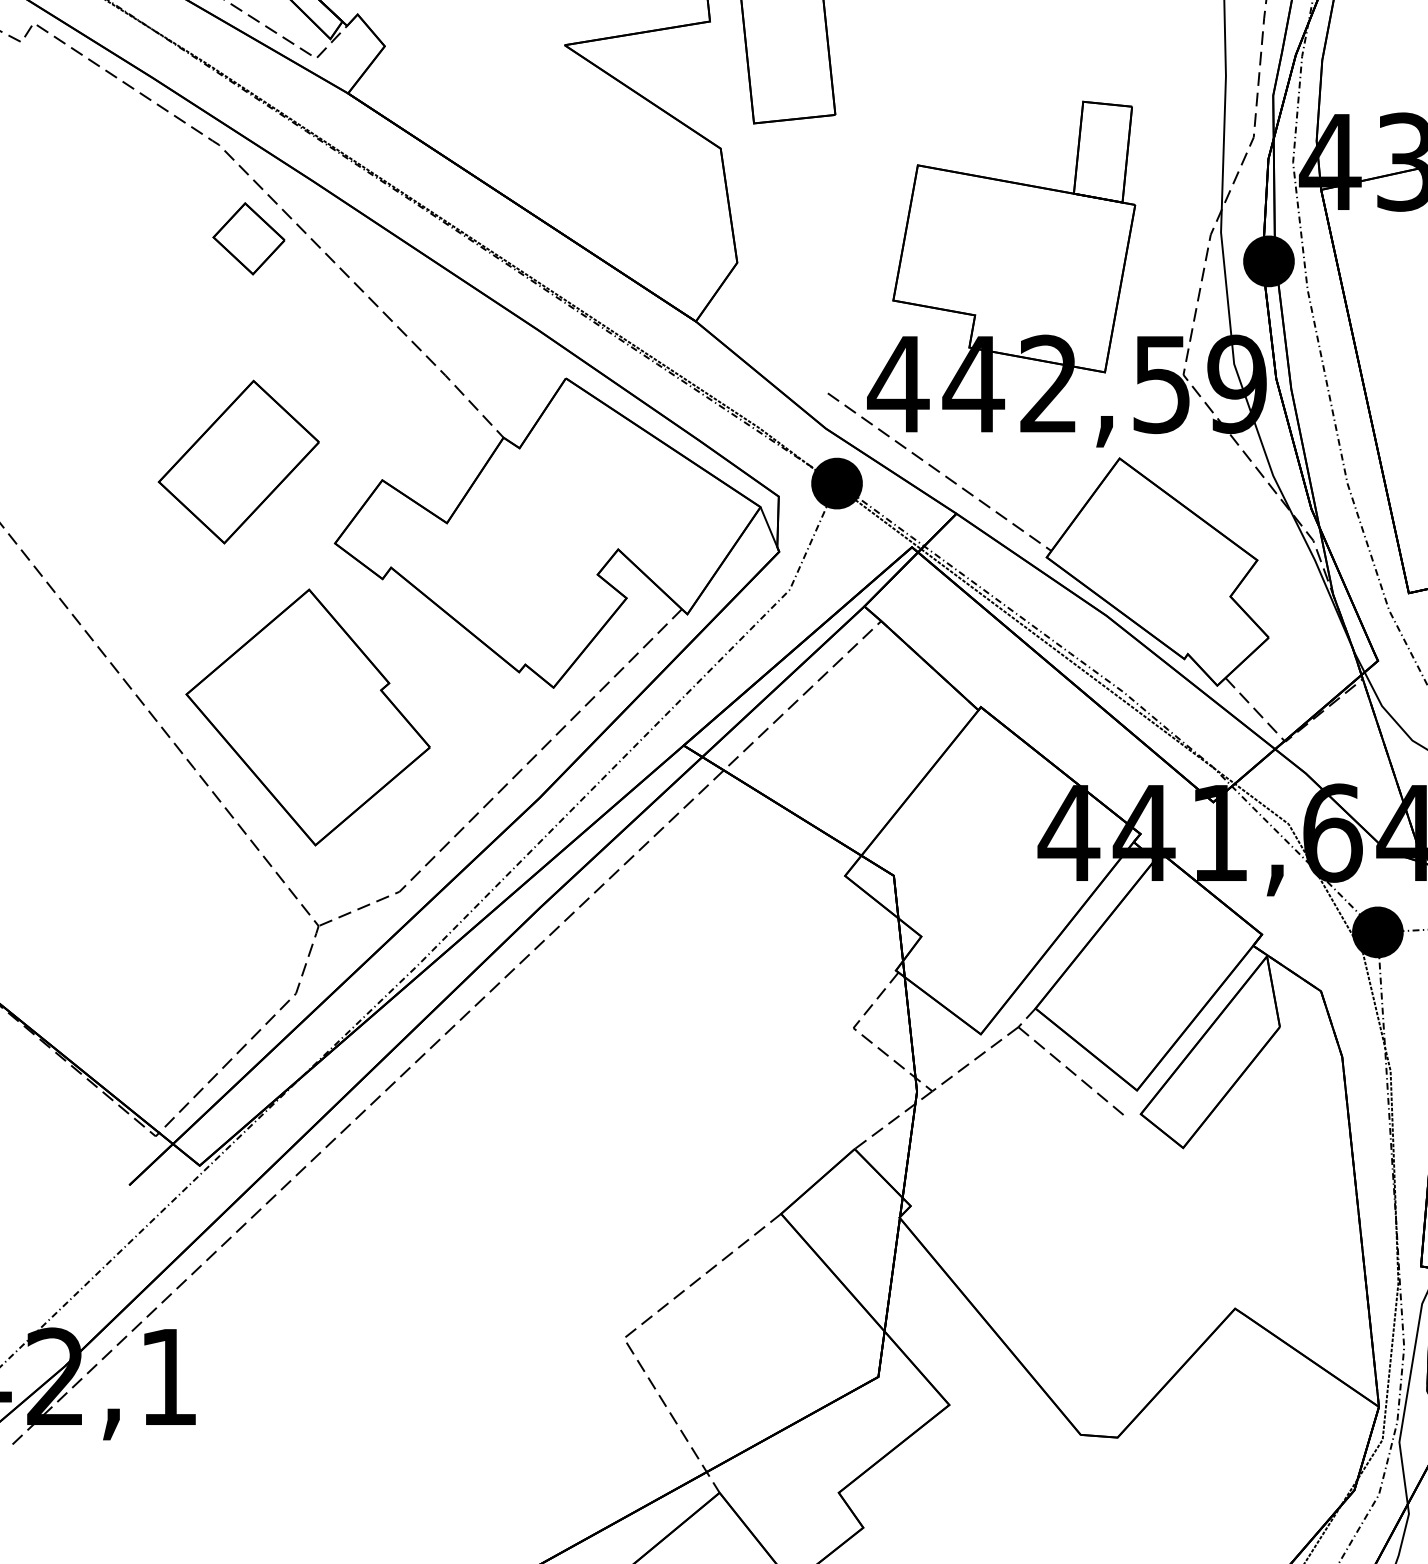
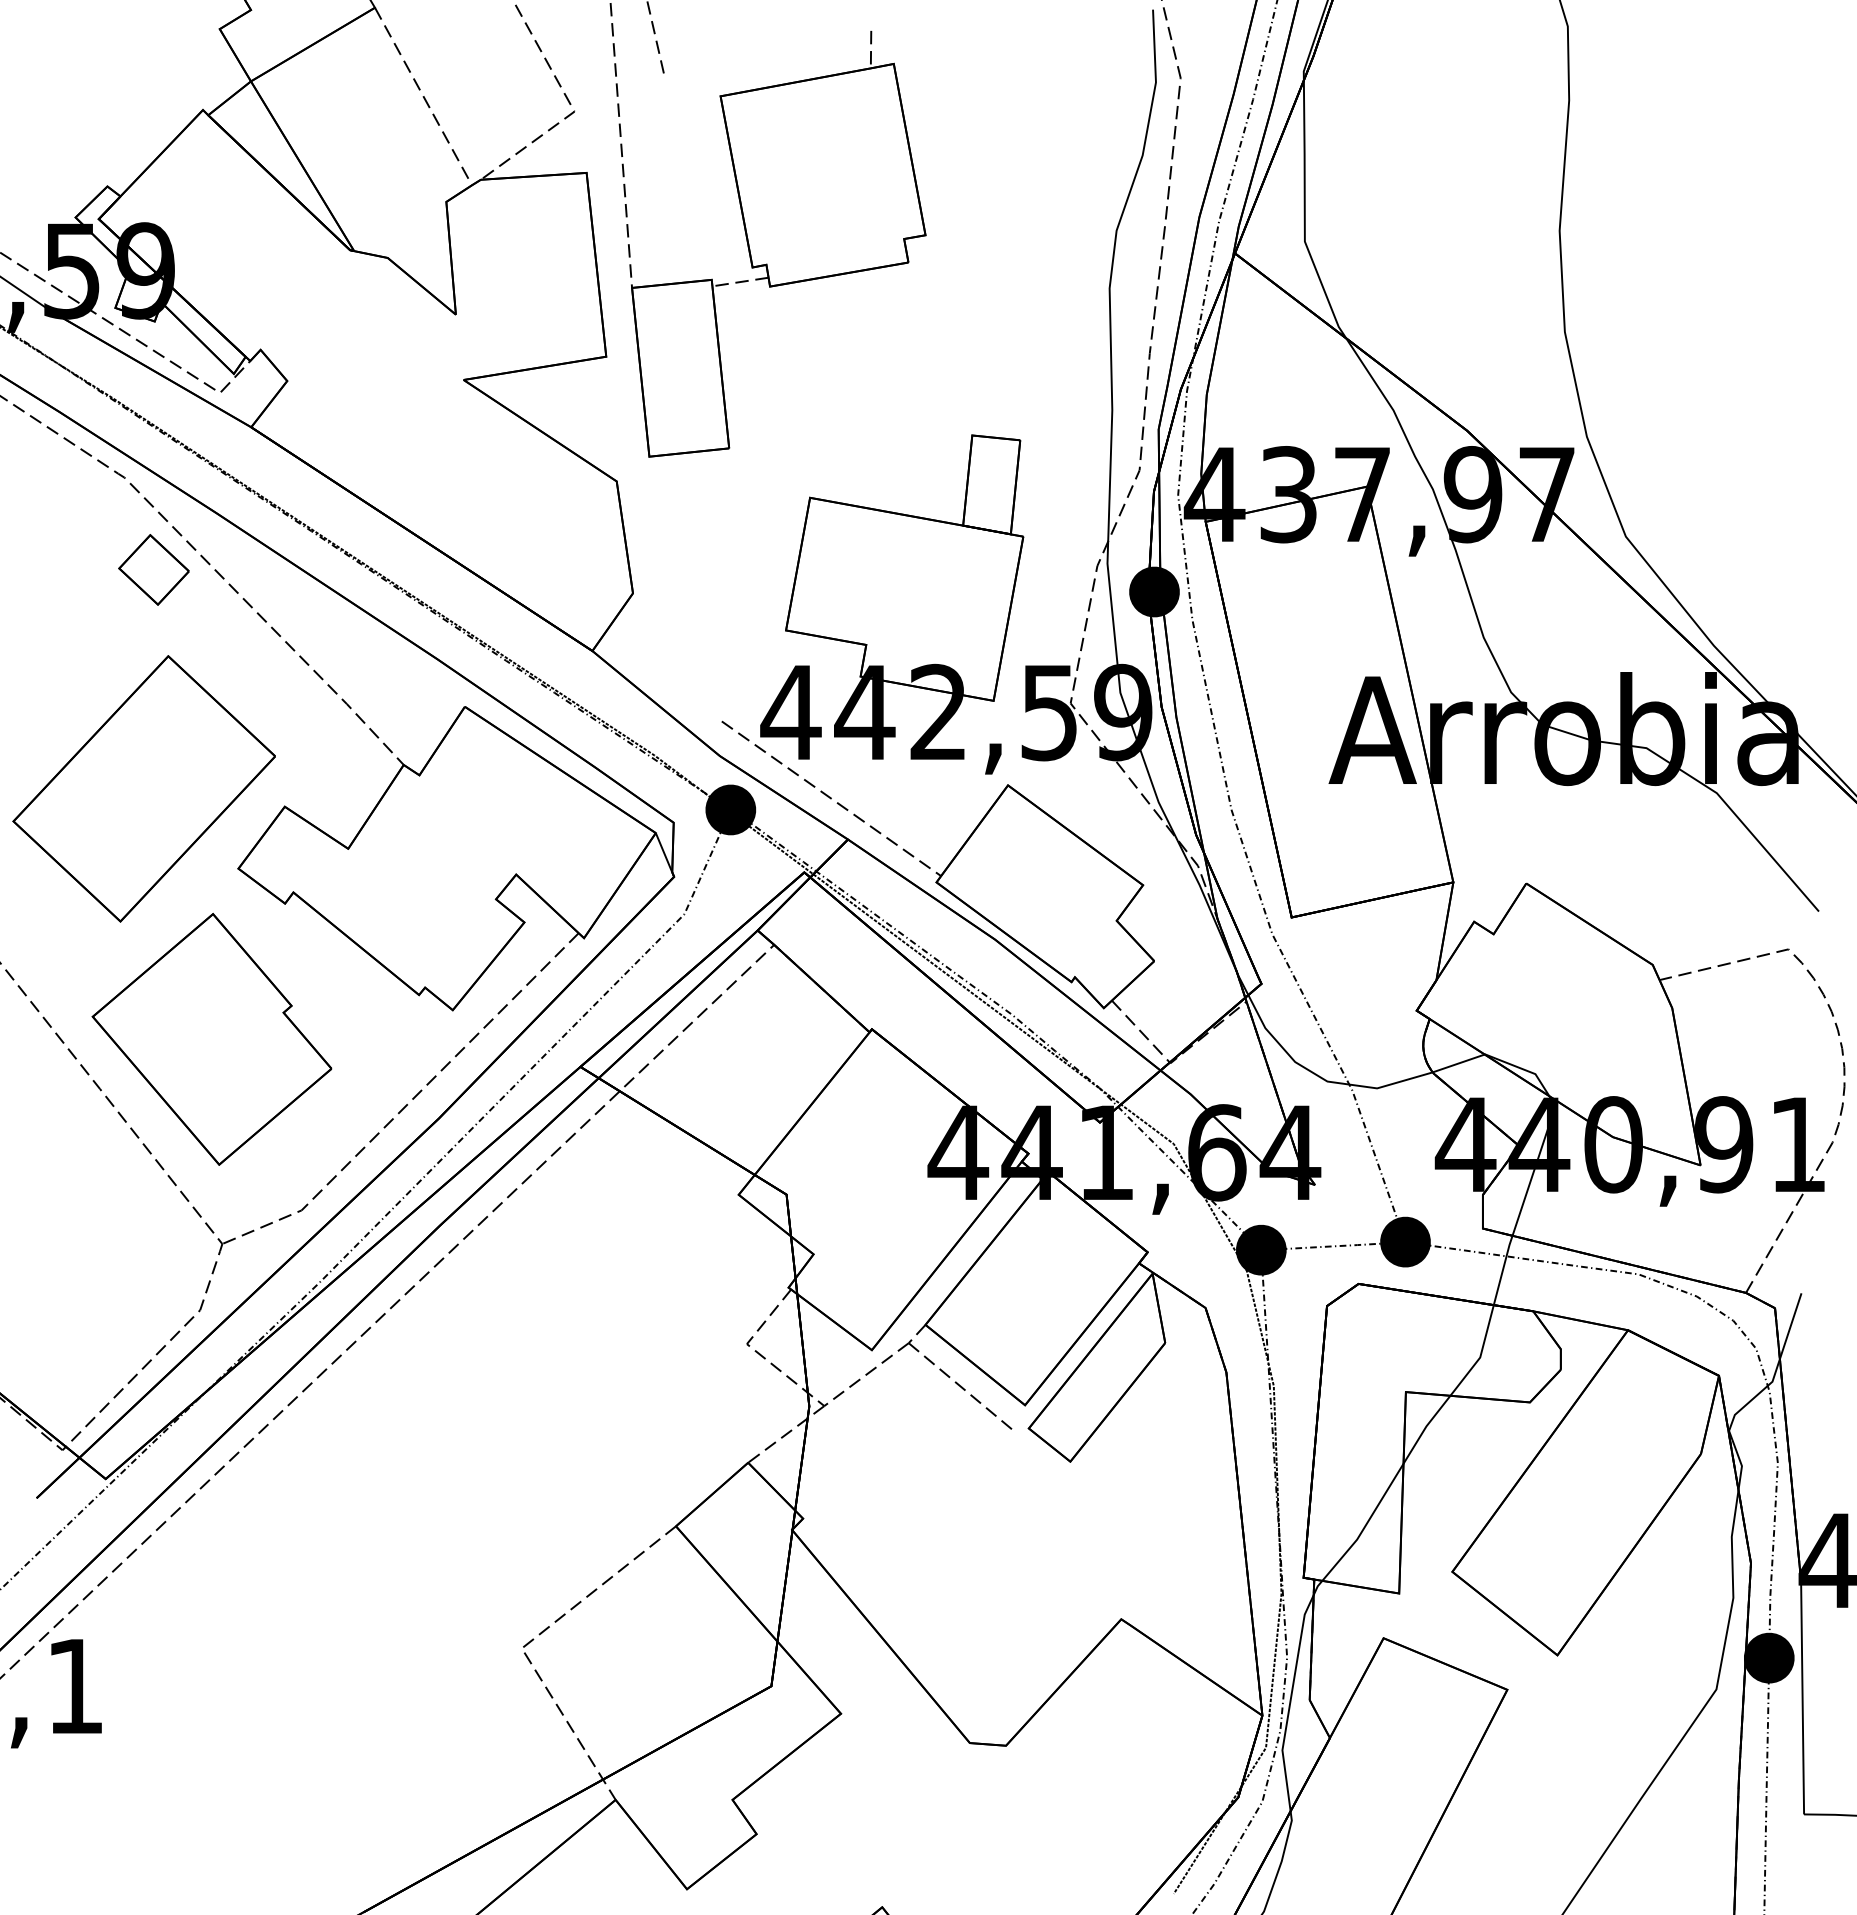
part: (238, 461) -> (143, 788), size x1.67

